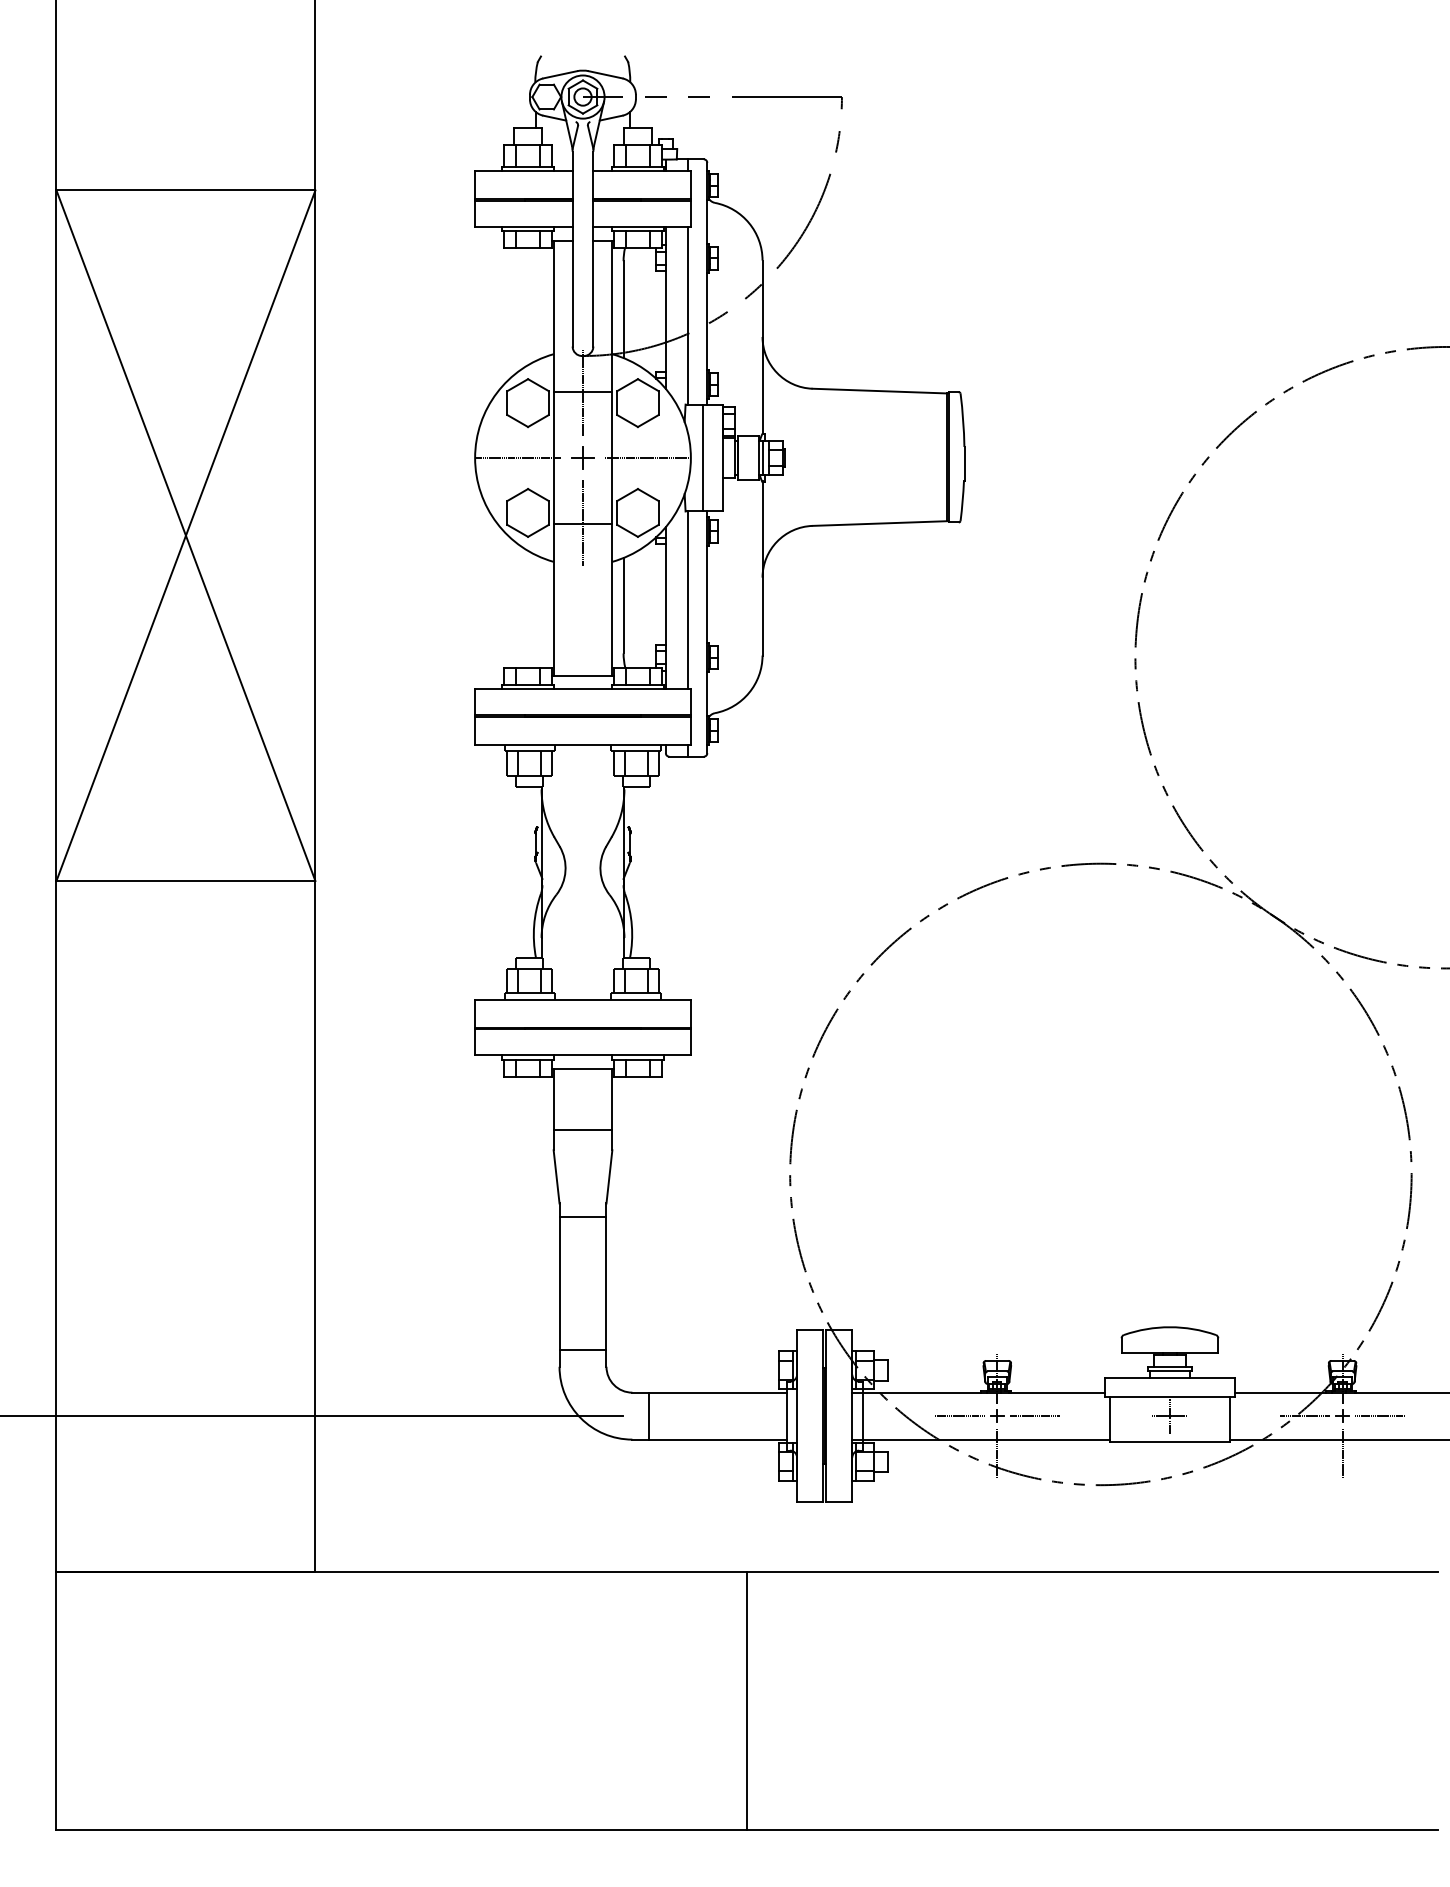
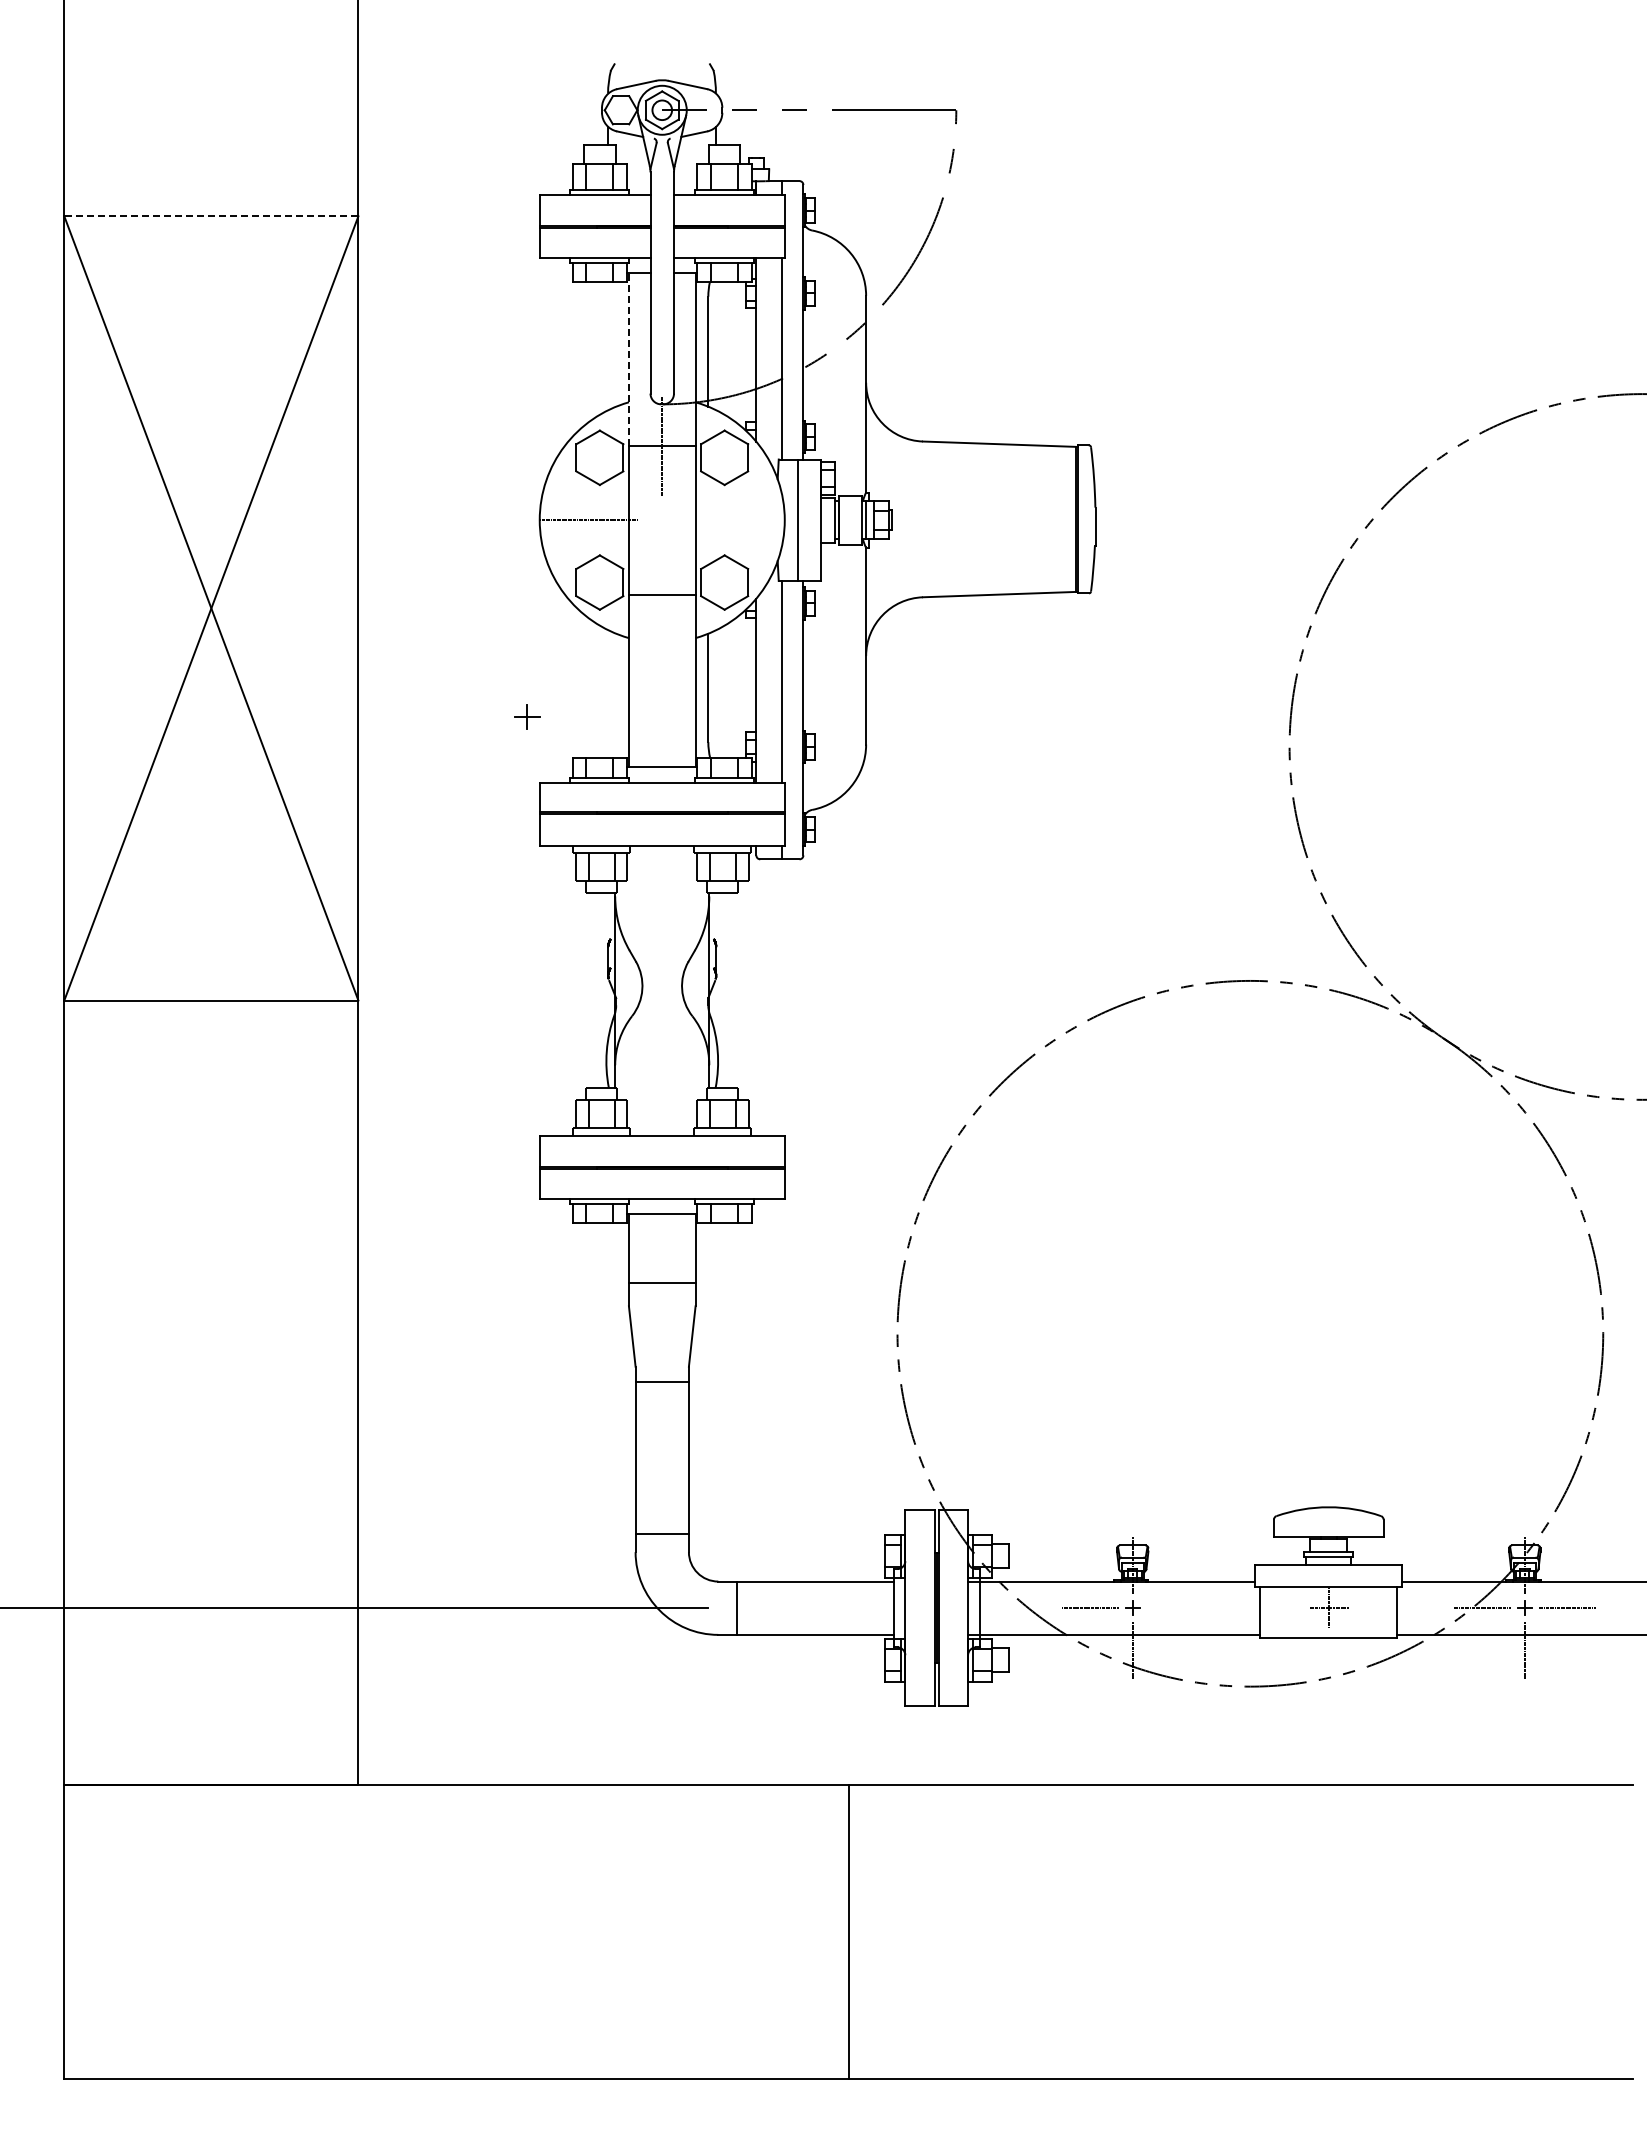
line: (185, 190) -> (210, 216), solid -> dashed
line: (553, 315) -> (628, 358), solid -> dashed
part: (583, 457) -> (527, 716), moved
line: (647, 458) -> (735, 520), removed
line: (583, 522) -> (662, 593), removed
line: (1034, 1416) -> (1174, 1608), removed

